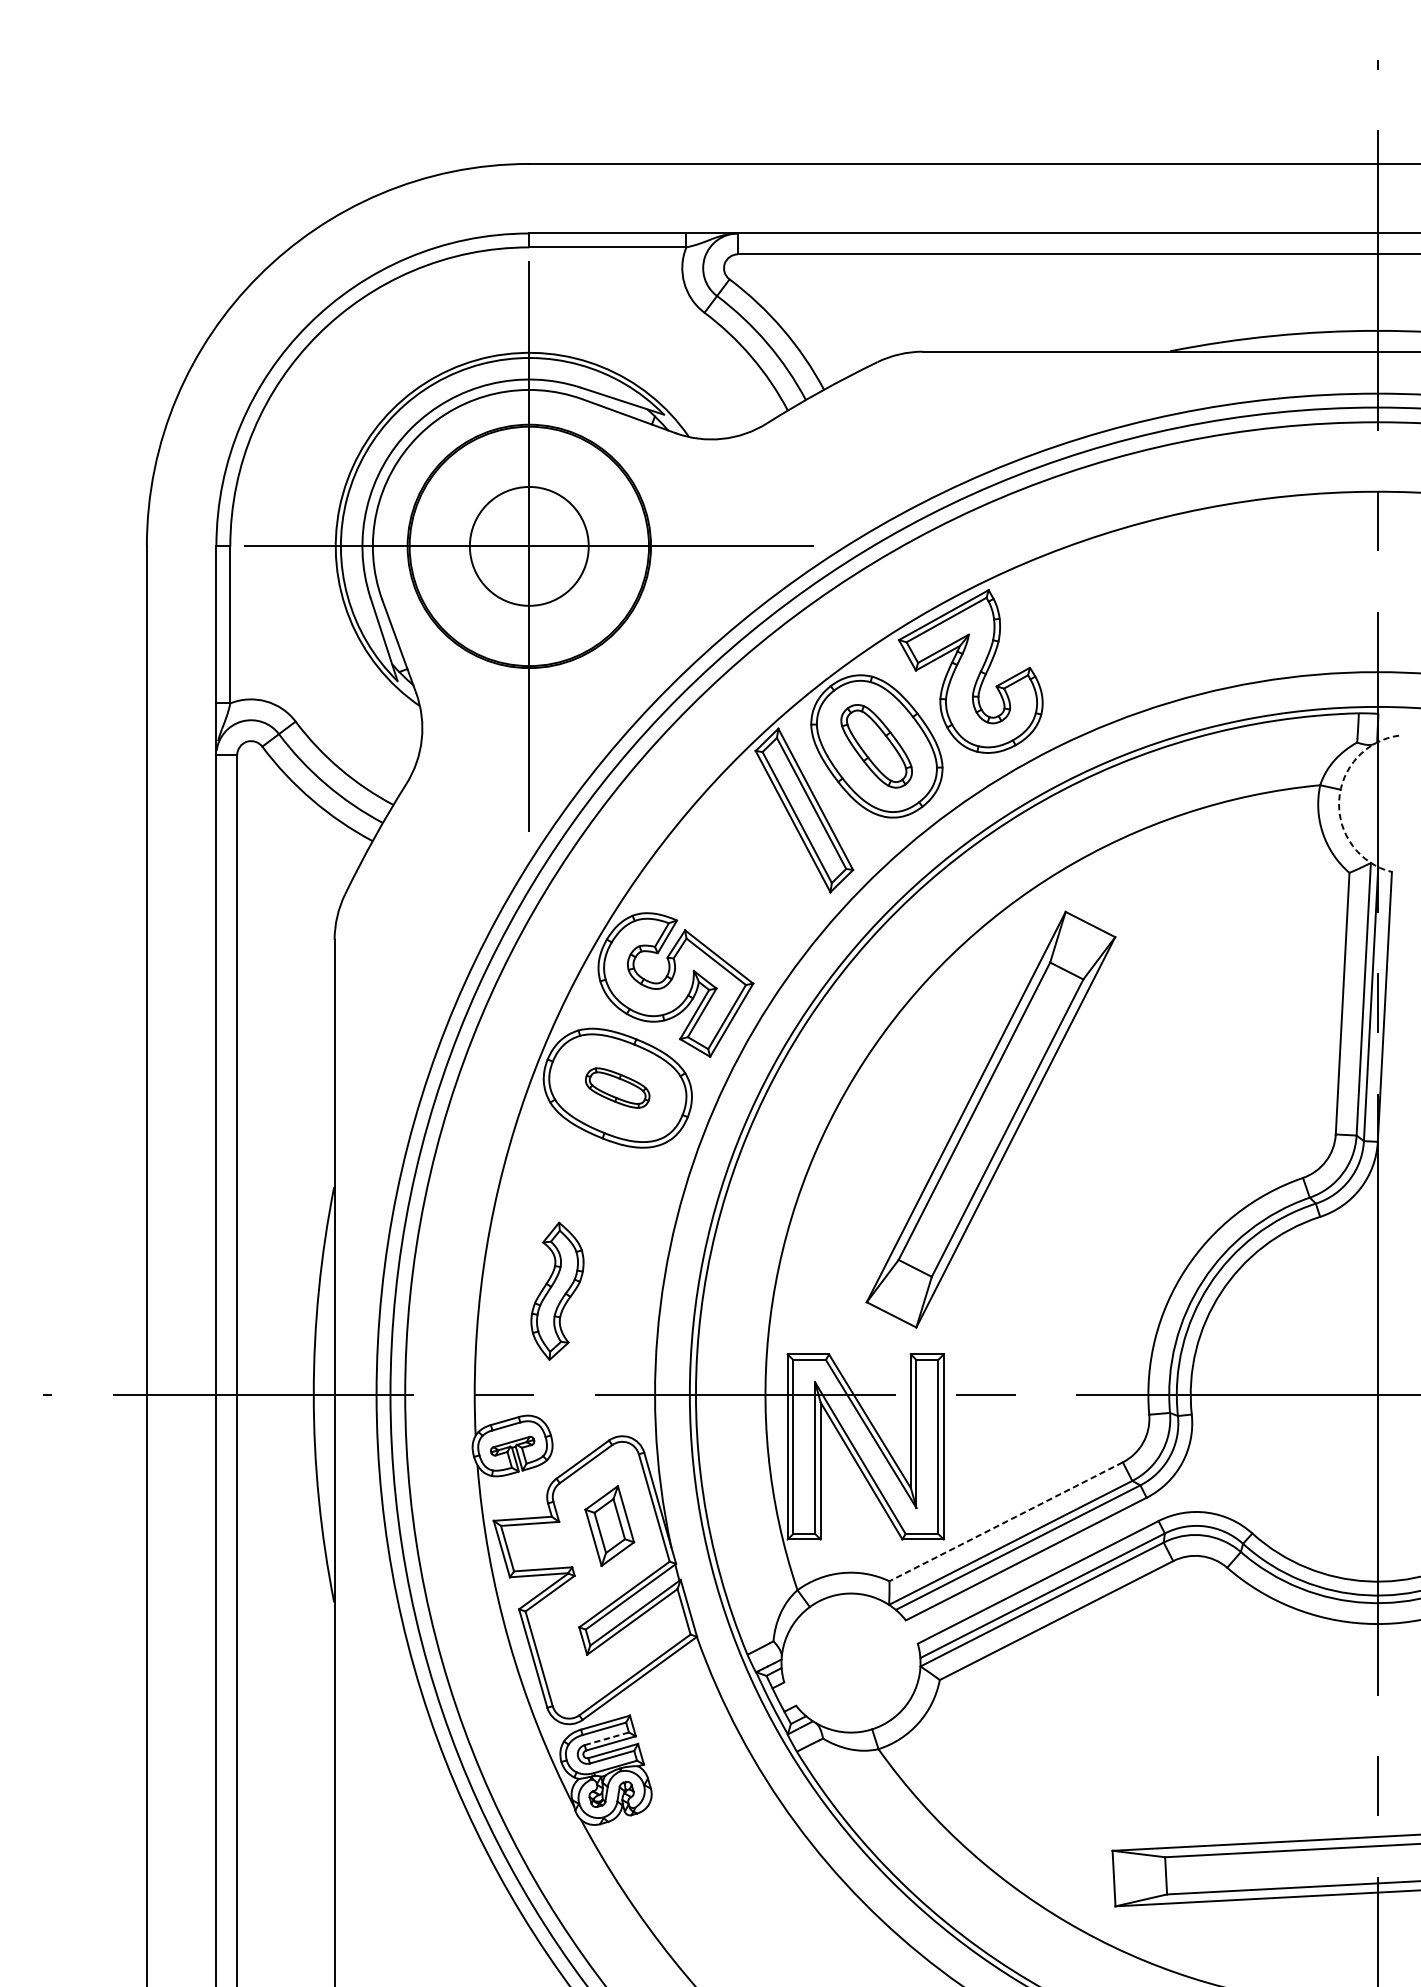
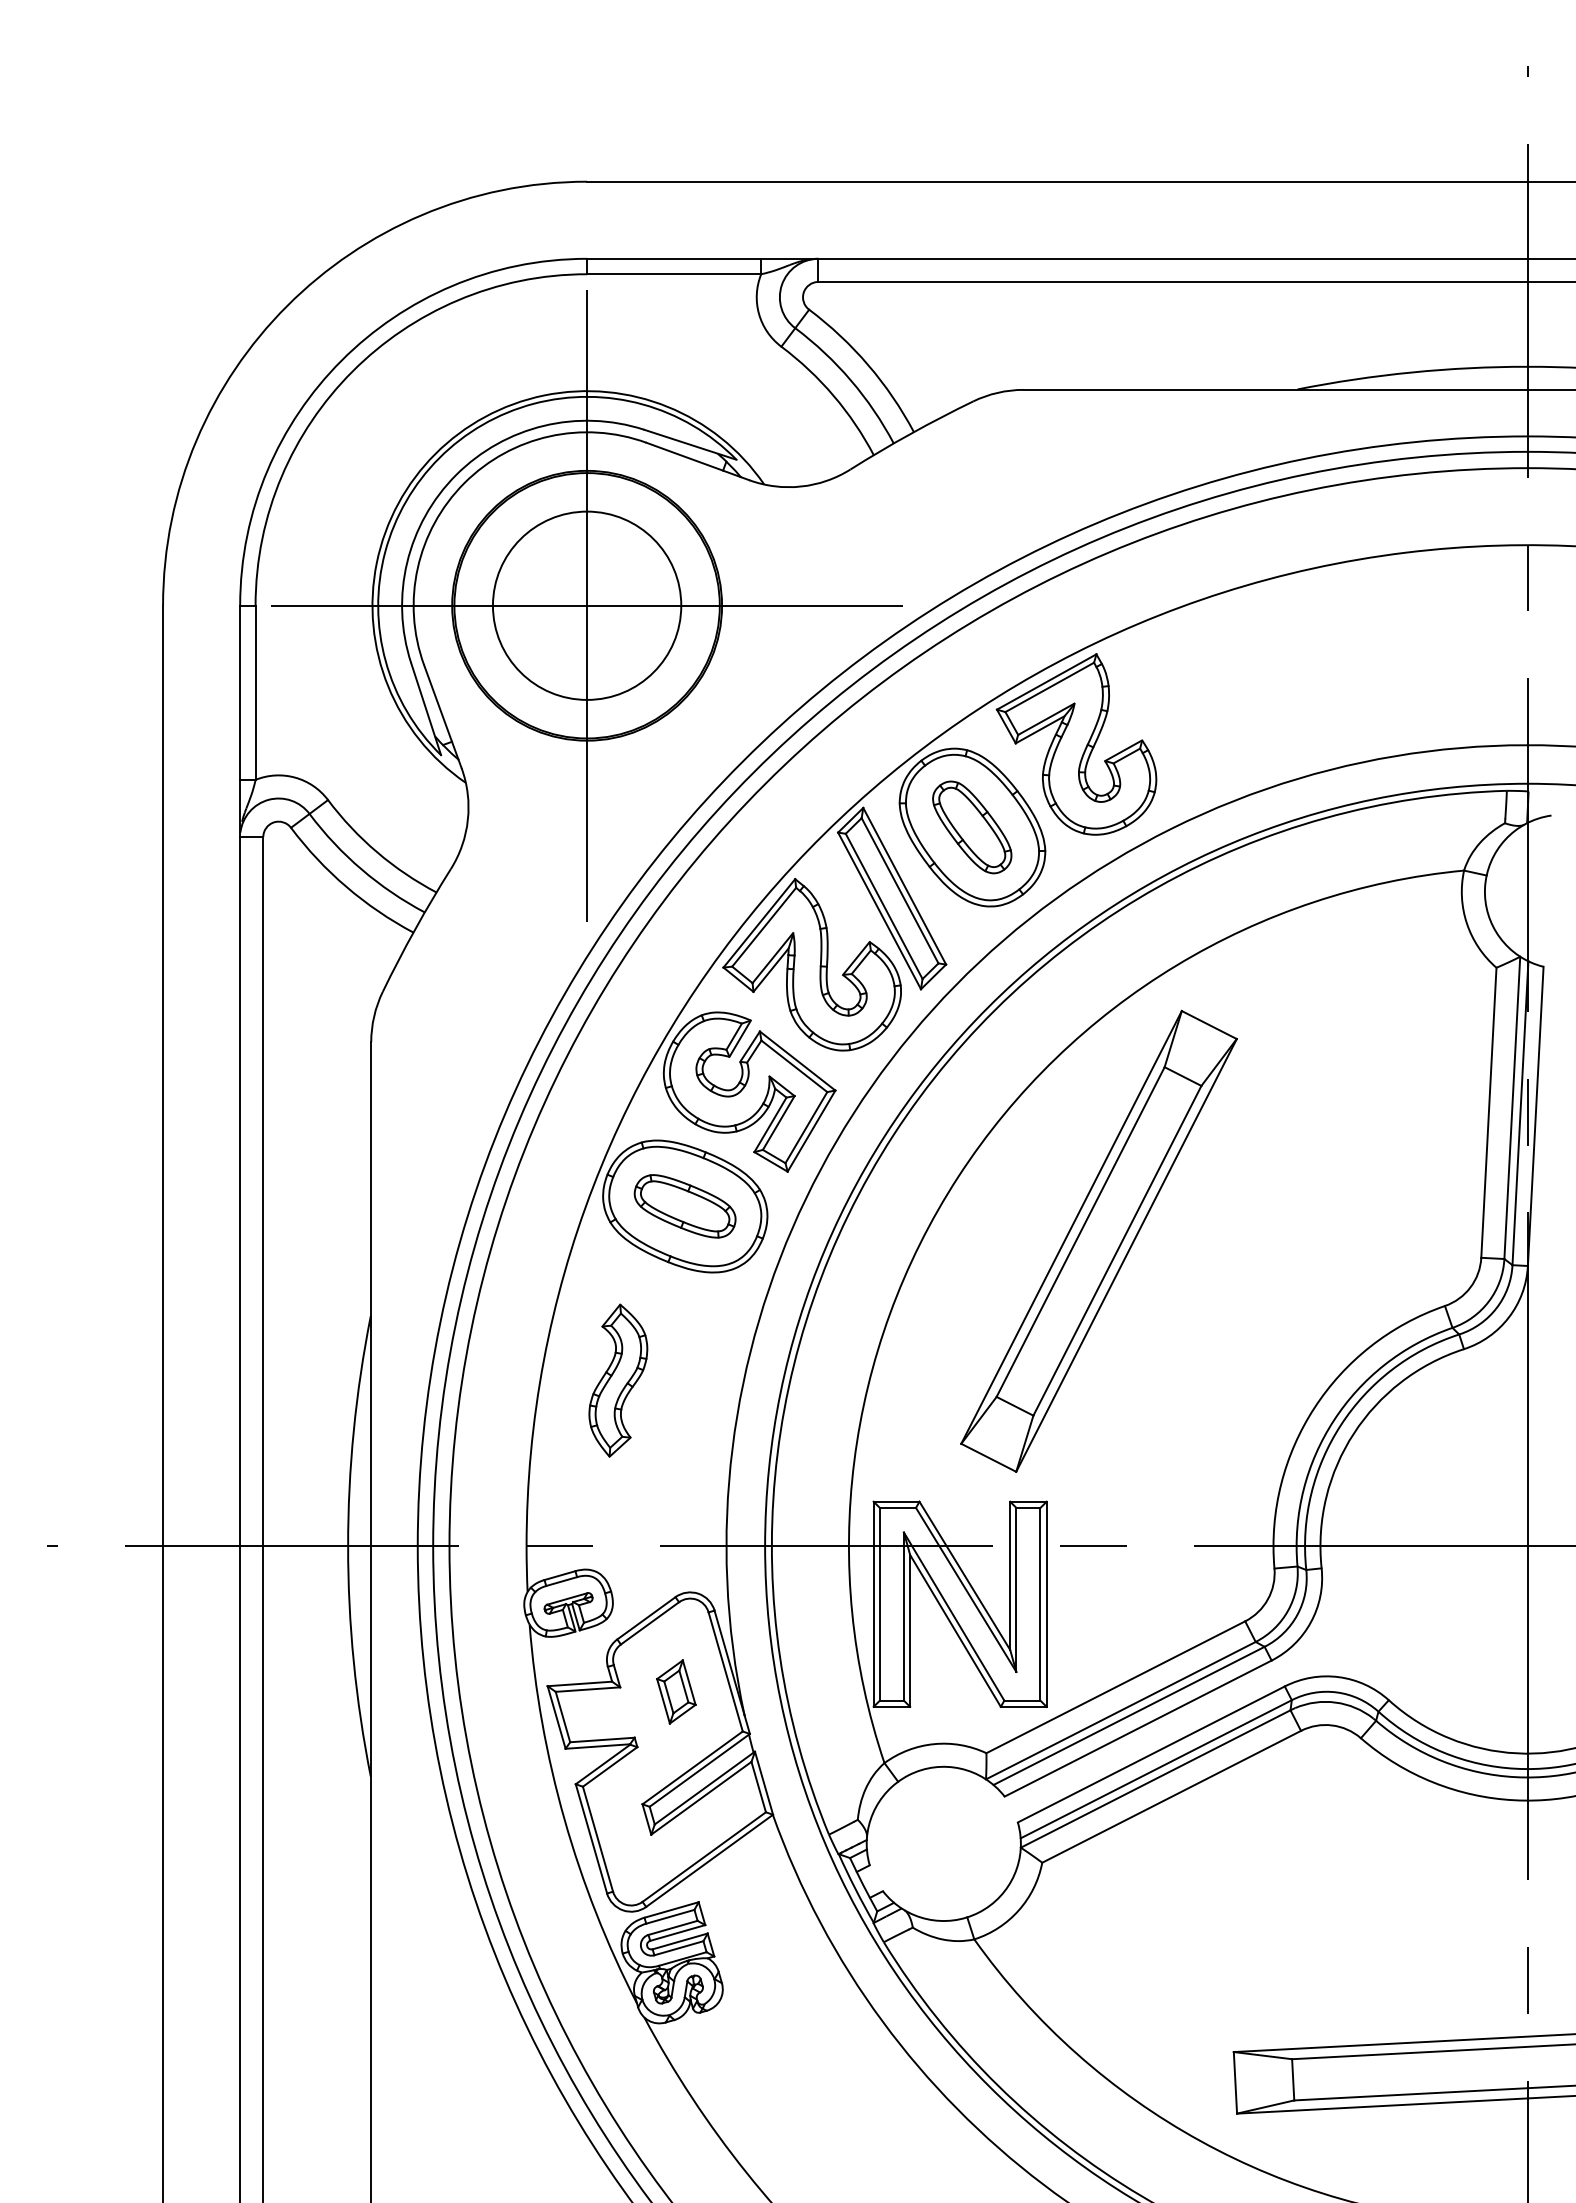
circle: (528, 546) -> (586, 605), size x1.43
arc: (1339, 800) -> (1485, 887), dashed -> solid
part: (731, 869) -> (811, 964), added
part: (617, 1088) -> (684, 1206), size x1.43
part: (557, 1291) -> (618, 1380), moved
line: (1005, 1522) -> (1115, 1687), dashed -> solid
part: (609, 1525) -> (676, 1691), size x0.71
line: (607, 1738) -> (673, 1927), dashed -> solid

